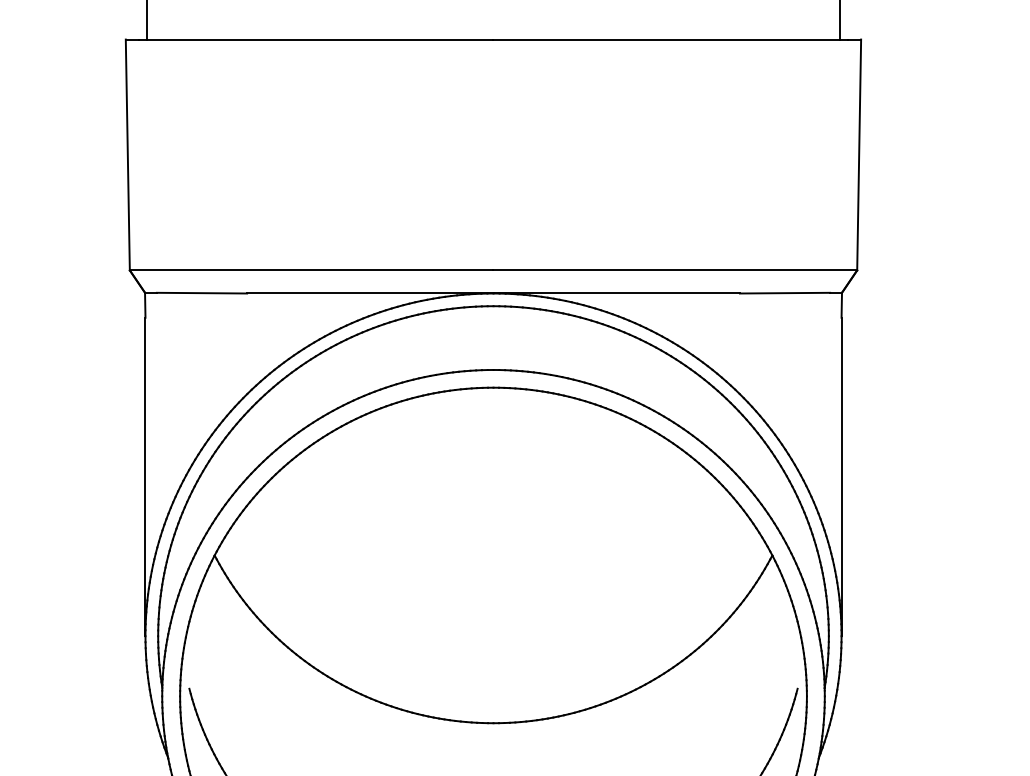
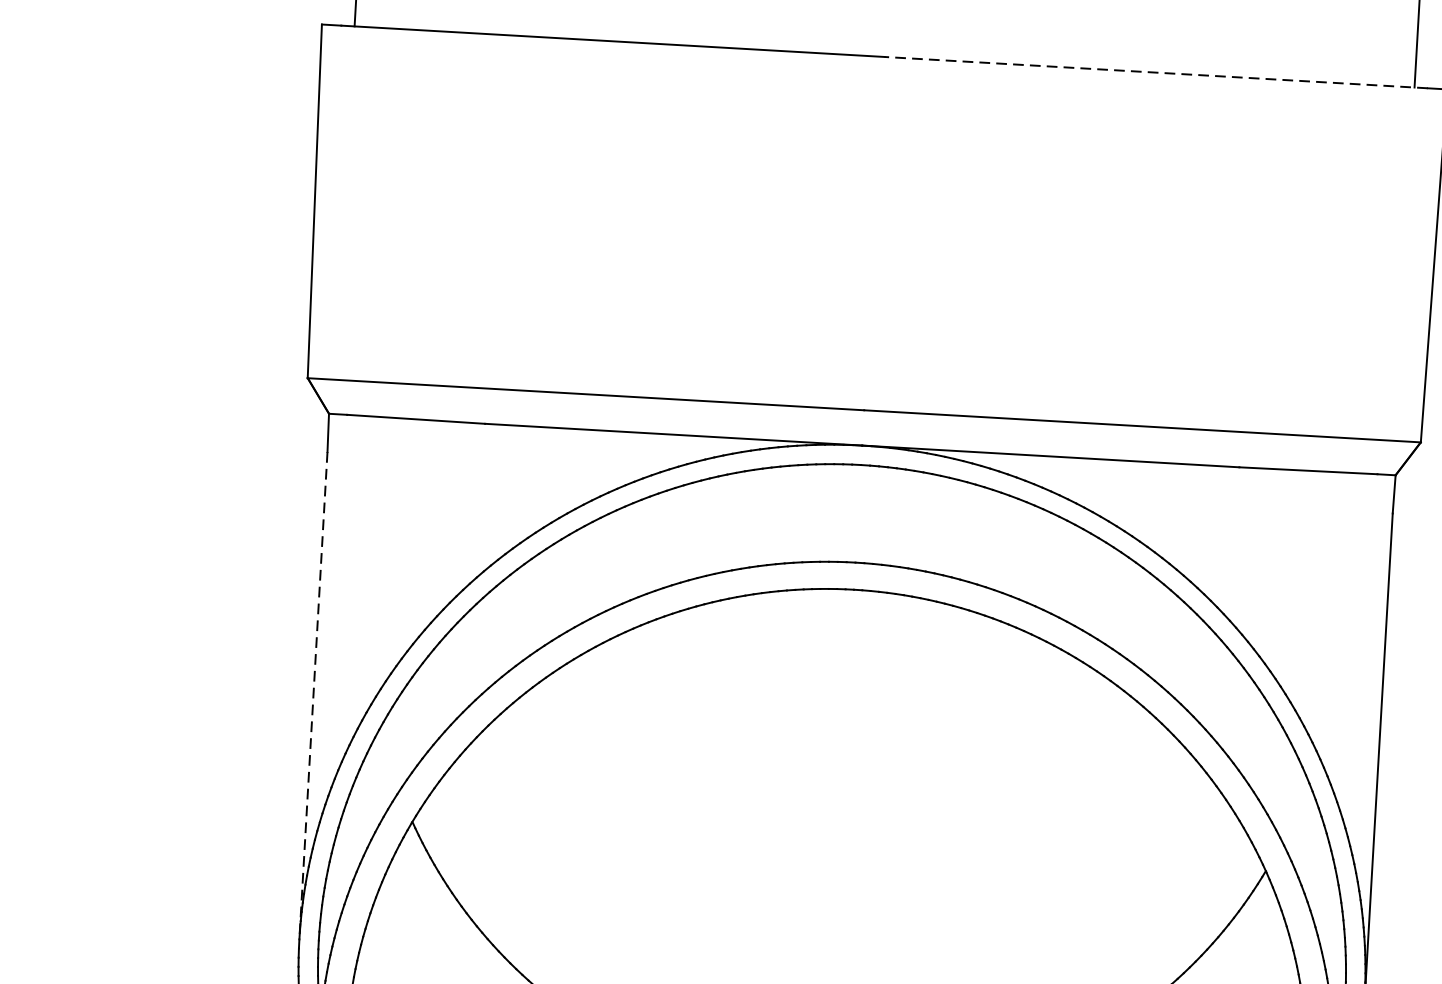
line: (670, 39) -> (1155, 72), solid -> dashed
line: (145, 477) -> (313, 696), solid -> dashed

